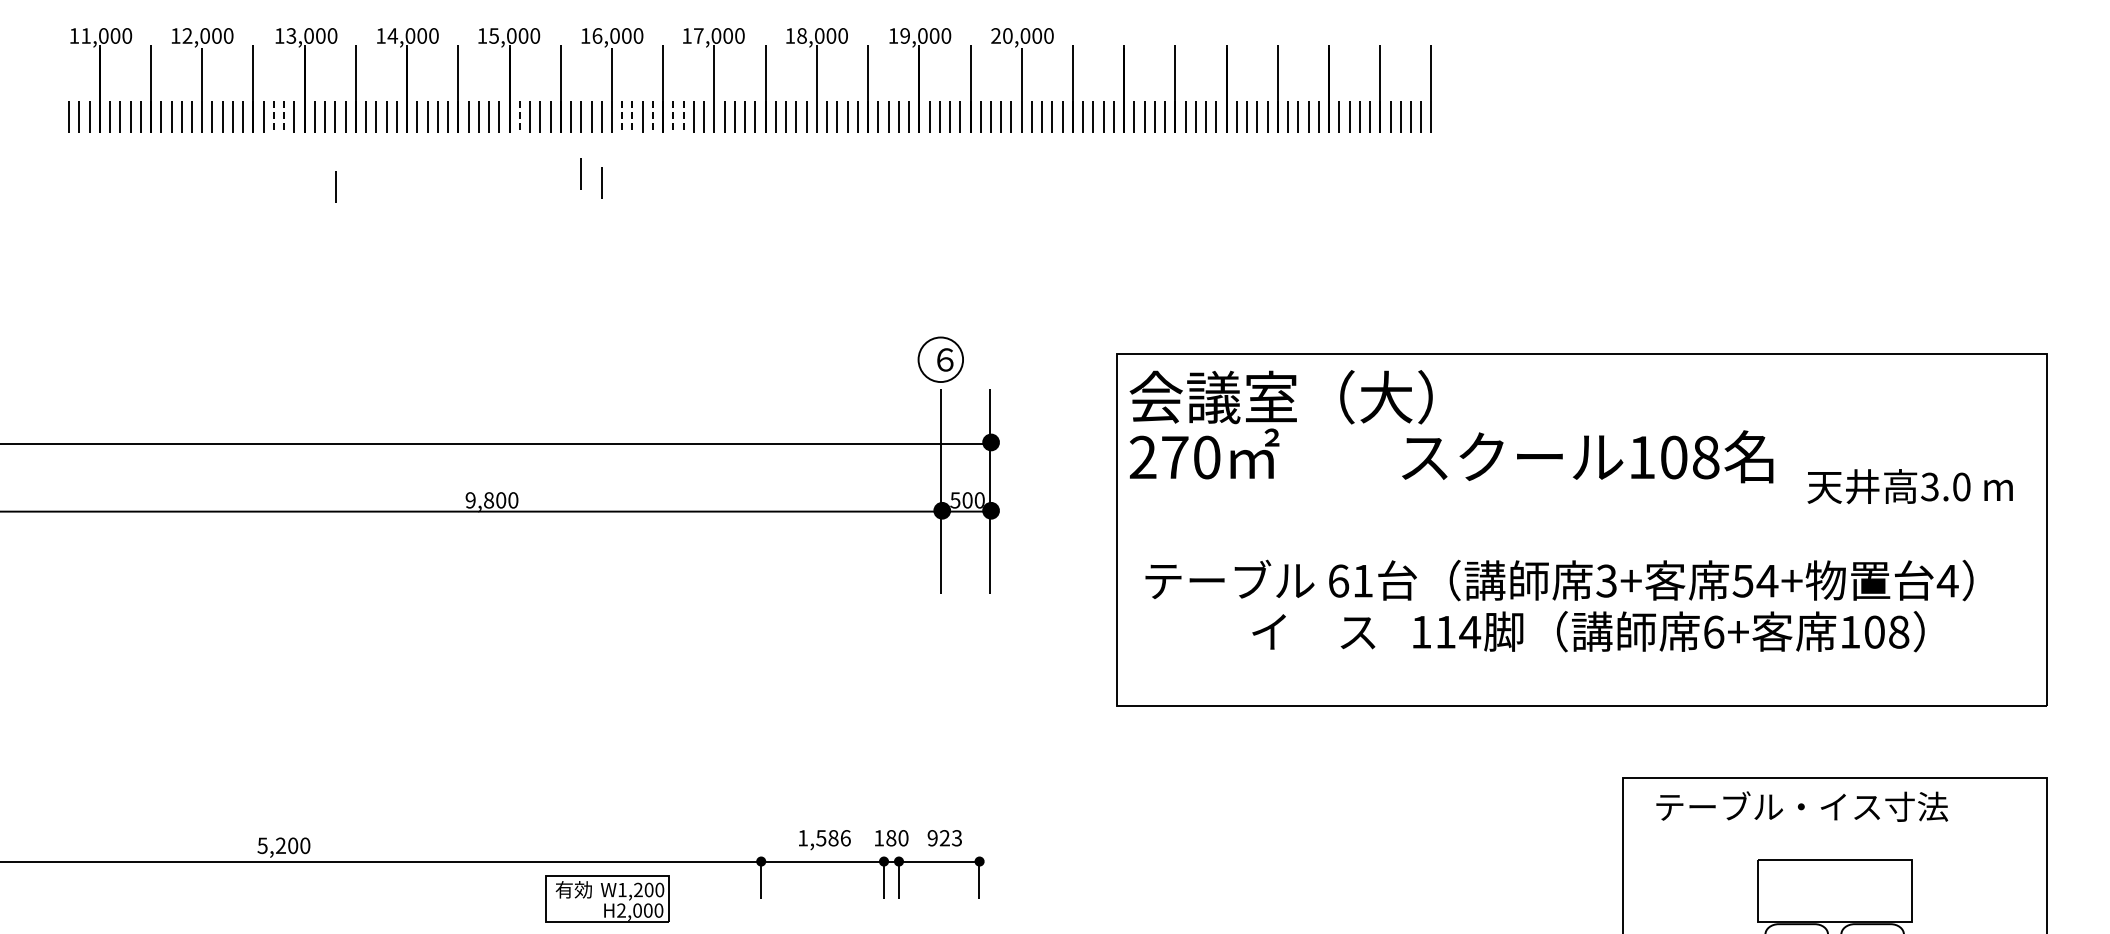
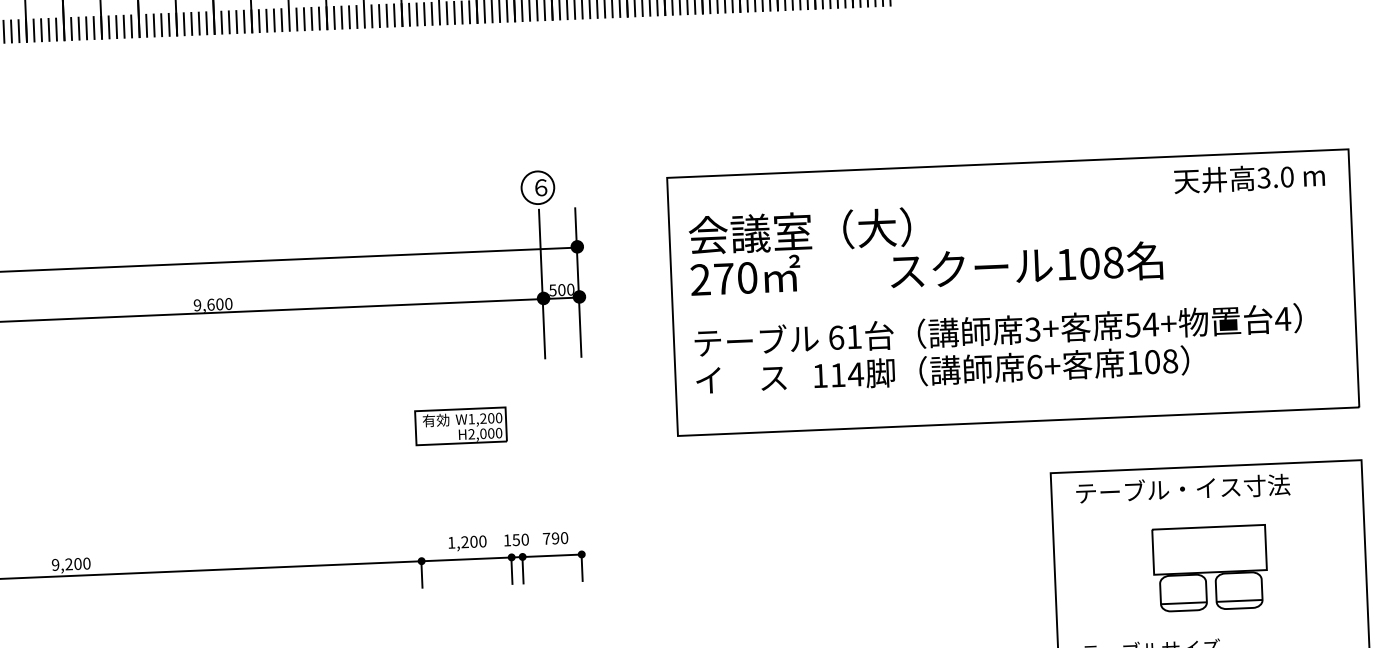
line: (273, 117) -> (41, 30), dashed -> solid
line: (284, 117) -> (49, 30), dashed -> solid
line: (519, 117) -> (221, 23), dashed -> solid
line: (622, 117) -> (297, 19), dashed -> solid
line: (632, 117) -> (304, 19), dashed -> solid
line: (652, 117) -> (319, 19), dashed -> solid
line: (673, 117) -> (334, 18), dashed -> solid
line: (683, 117) -> (341, 18), dashed -> solid
line: (580, 173) -> (268, 62), removed
line: (601, 182) -> (283, 68), removed
line: (335, 186) -> (88, 79), removed
text: (1451, 426) -> (925, 247), moved
text: (1909, 486) -> (1248, 178), moved
text: (489, 500) -> (211, 304), 9,800 -> 9,600
text: (1588, 631) -> (942, 370), moved
text: (833, 838) -> (473, 542), 1,586 -> 1,200
text: (891, 838) -> (516, 540), 180 -> 150
text: (944, 838) -> (555, 538), 923 -> 790
text: (262, 845) -> (55, 564), 5,200 -> 9,200
part: (607, 898) -> (460, 425), moved

